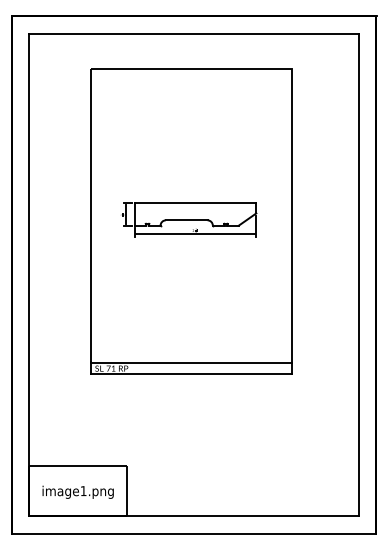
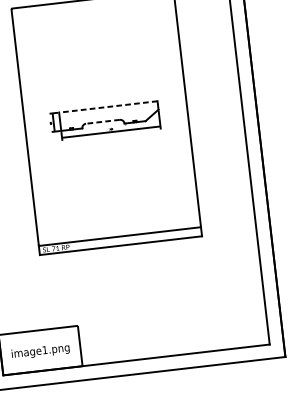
line: (195, 202) -> (108, 106), solid -> dashed
line: (186, 220) -> (102, 121), solid -> dashed

